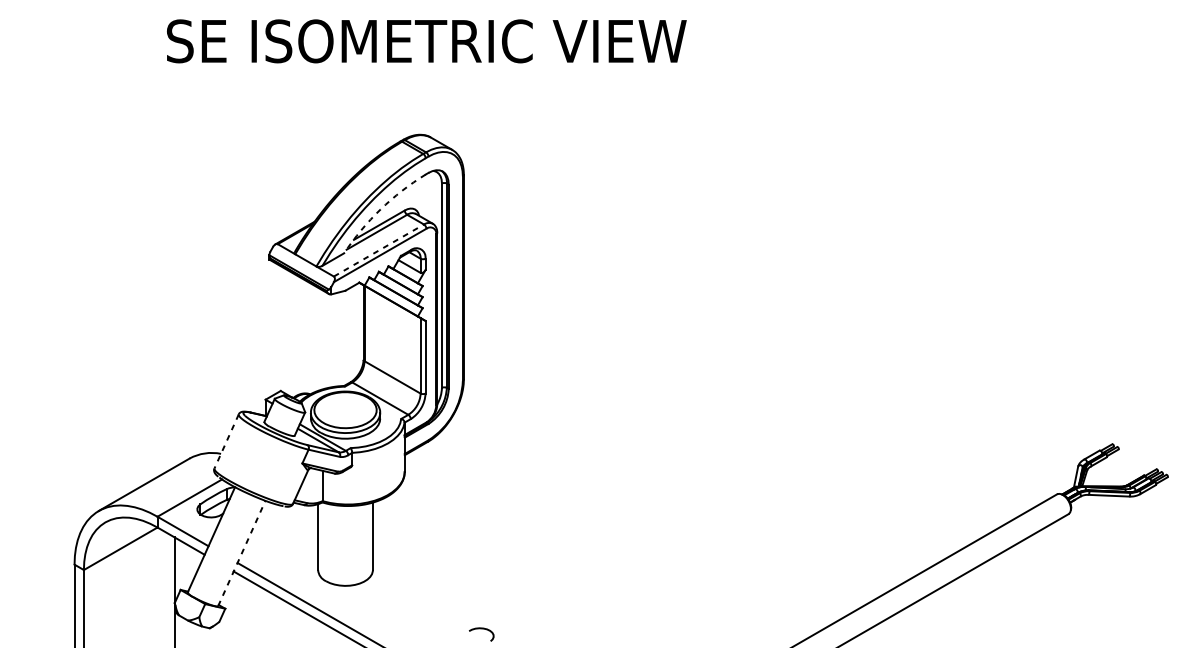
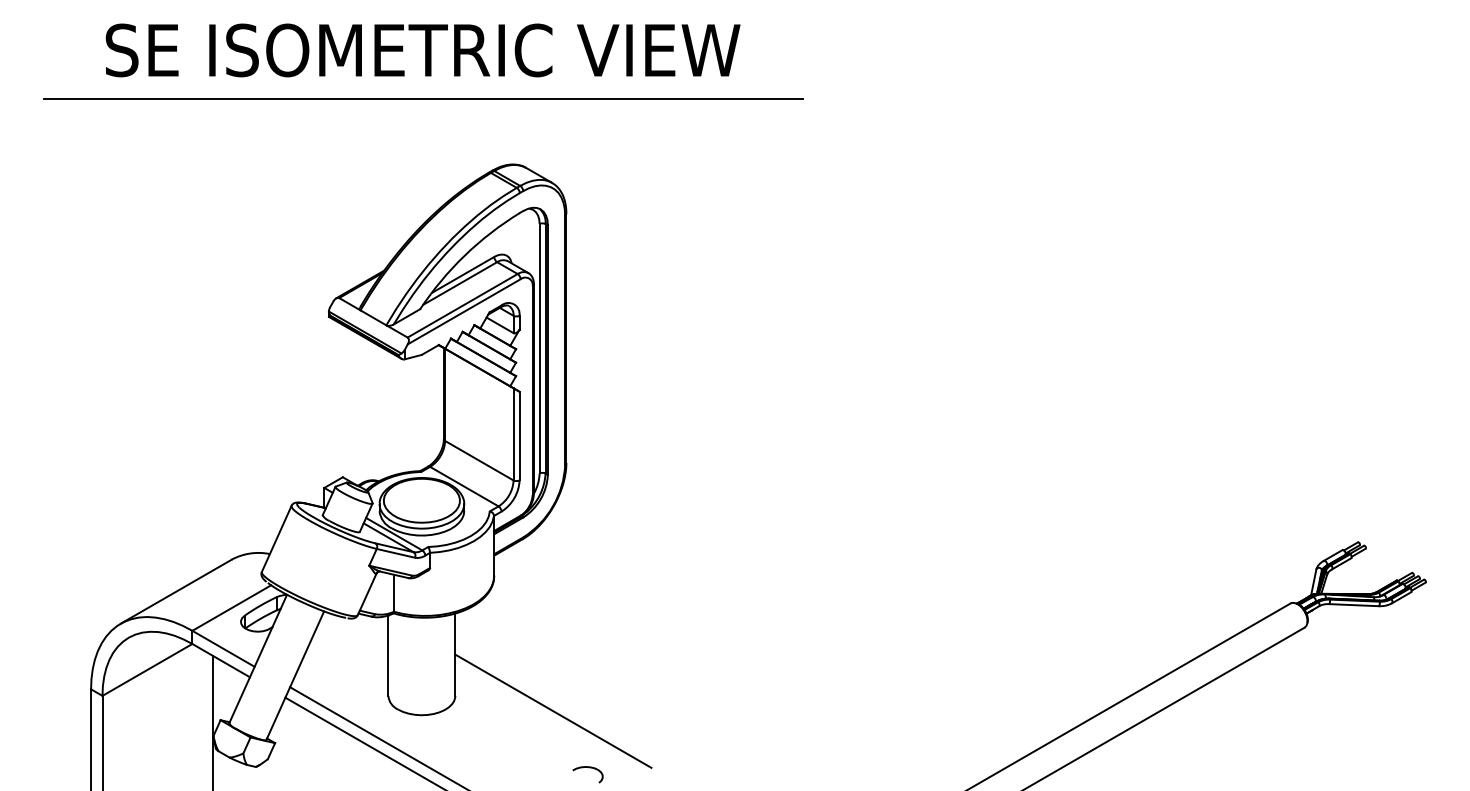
text: (426, 41) -> (422, 50), moved
line: (346, 81) -> (423, 99), added
arc: (380, 209) -> (464, 255), dashed -> solid
line: (378, 250) -> (462, 305), dashed -> solid
line: (226, 441) -> (276, 539), dashed -> solid
line: (242, 553) -> (295, 675), dashed -> solid
line: (453, 582) -> (553, 710), added

